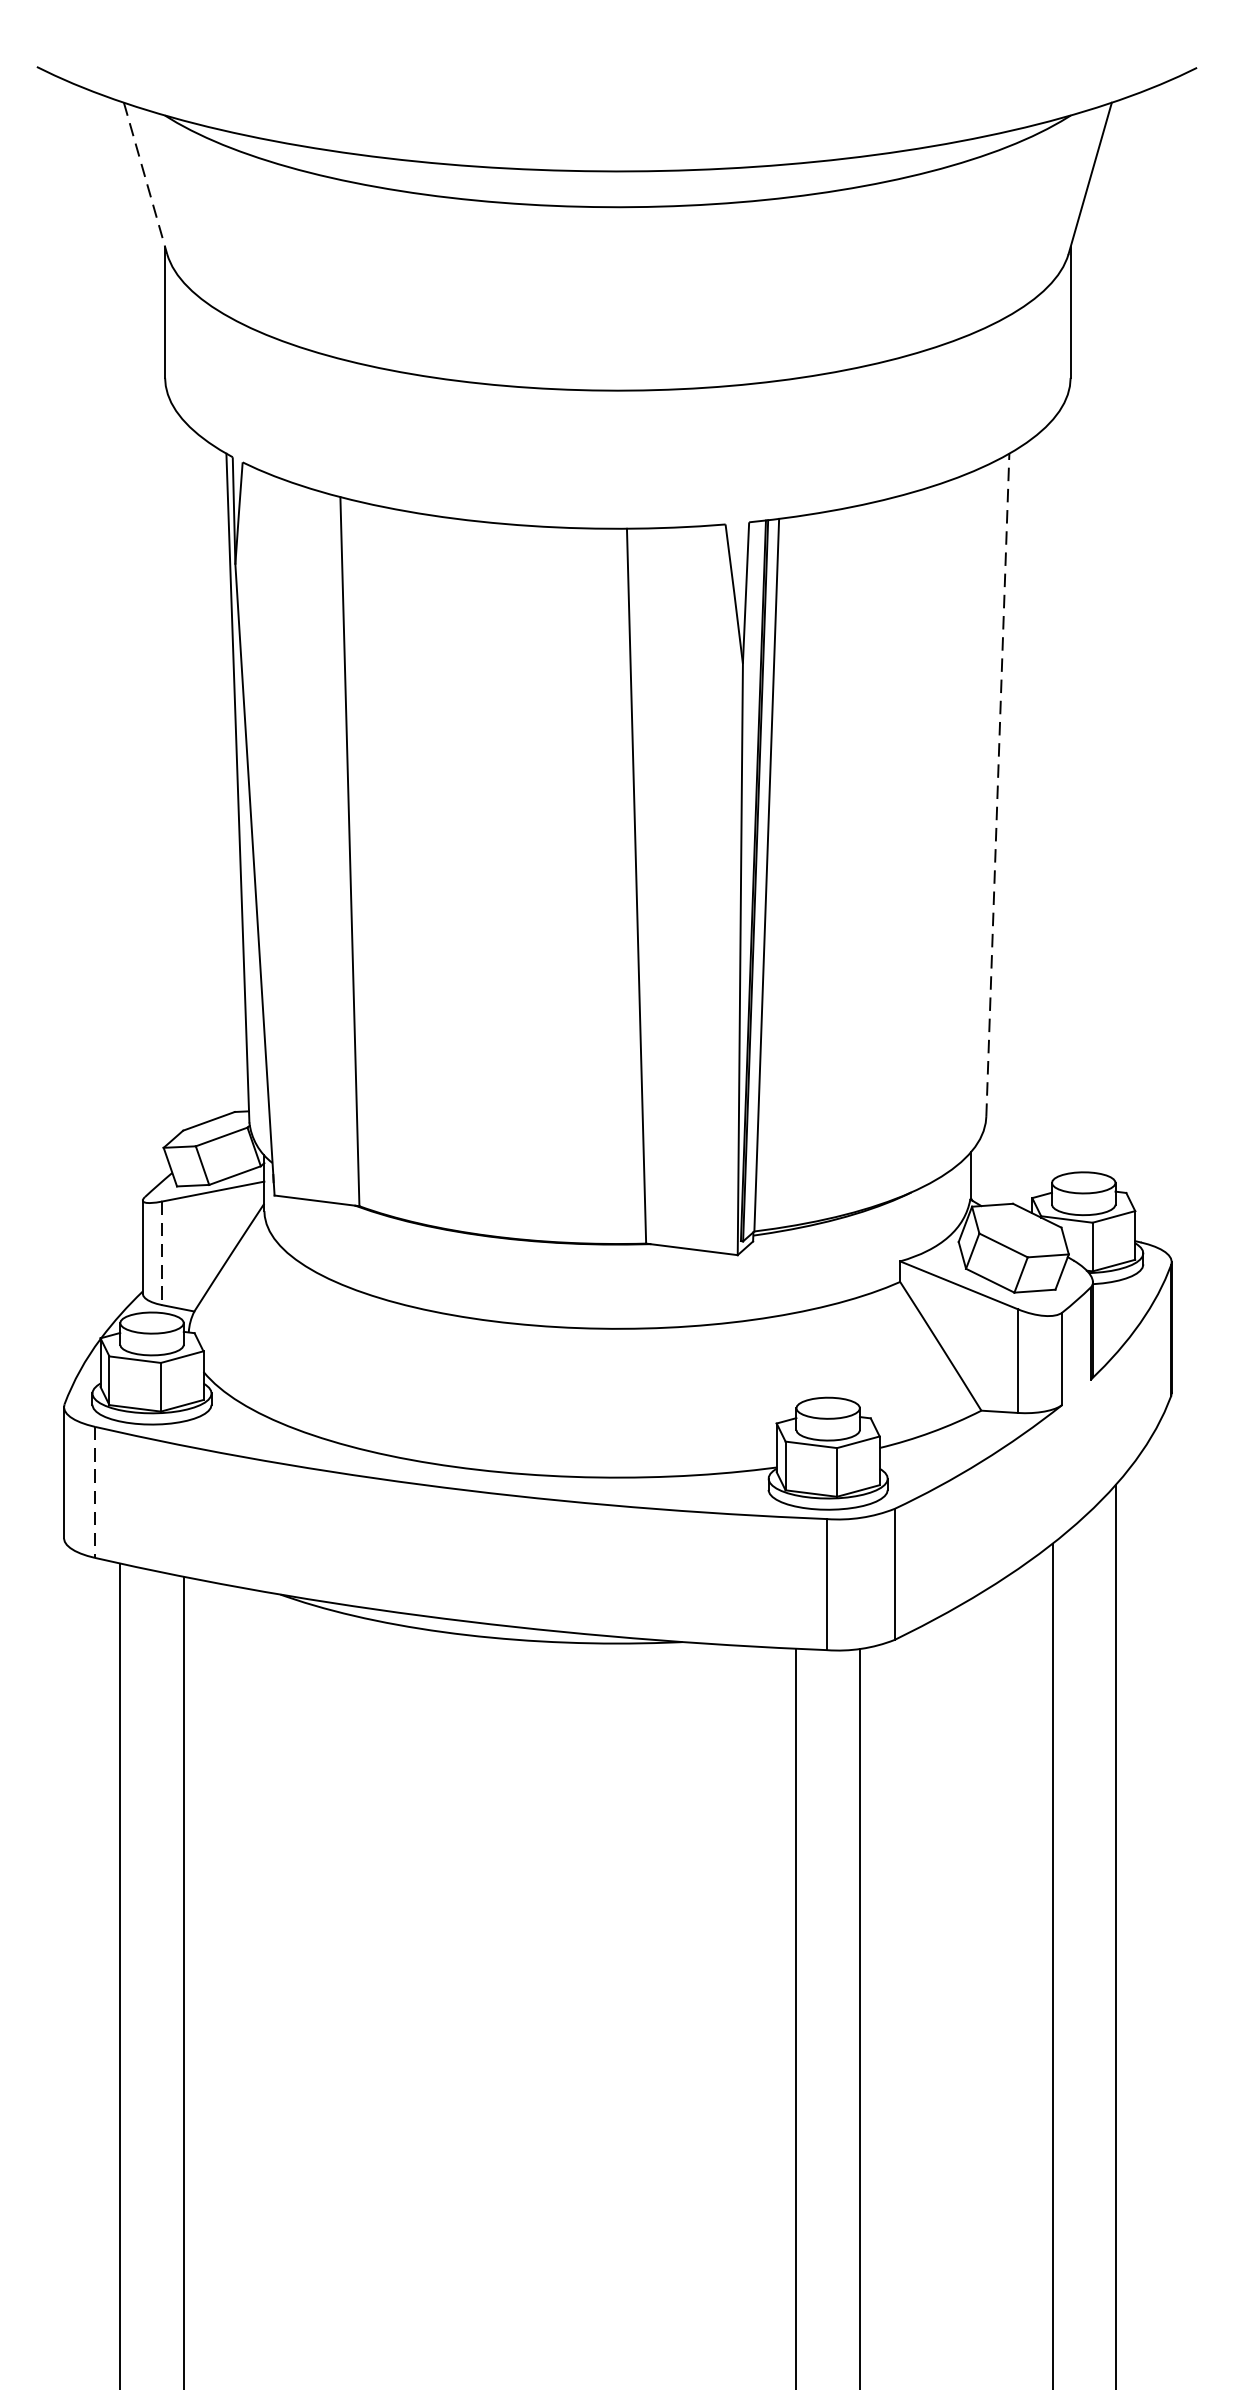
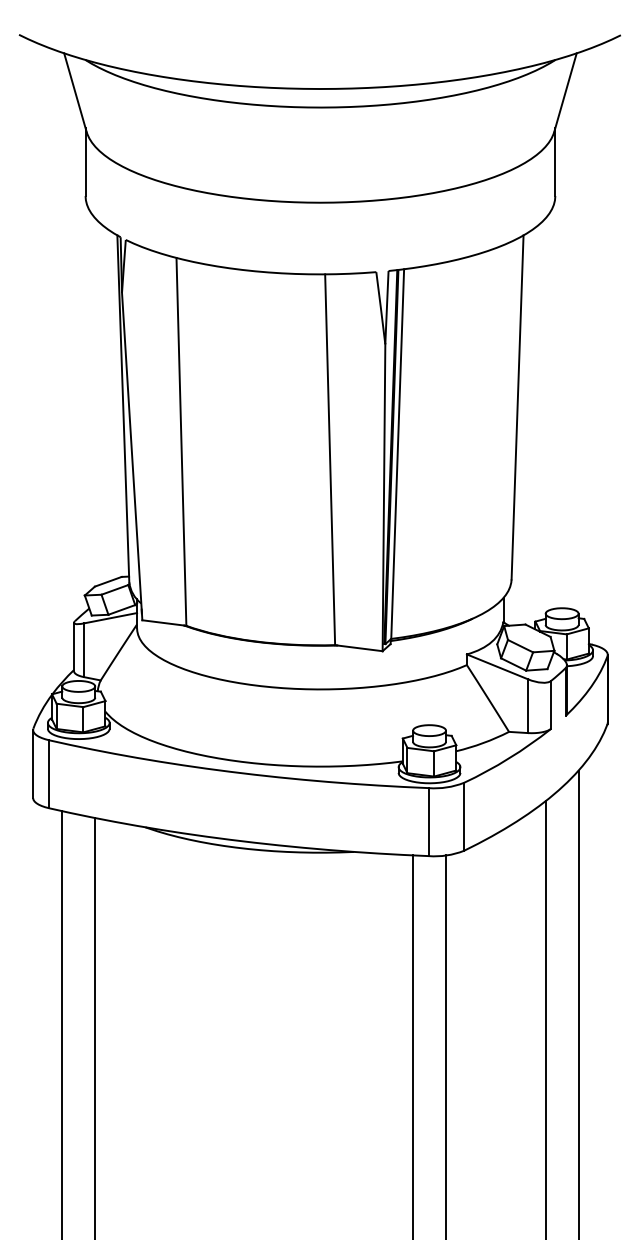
line: (145, 178) -> (75, 92), dashed -> solid
line: (997, 783) -> (517, 406), dashed -> solid
line: (163, 1253) -> (84, 650), dashed -> solid
line: (95, 1492) -> (49, 774), dashed -> solid

